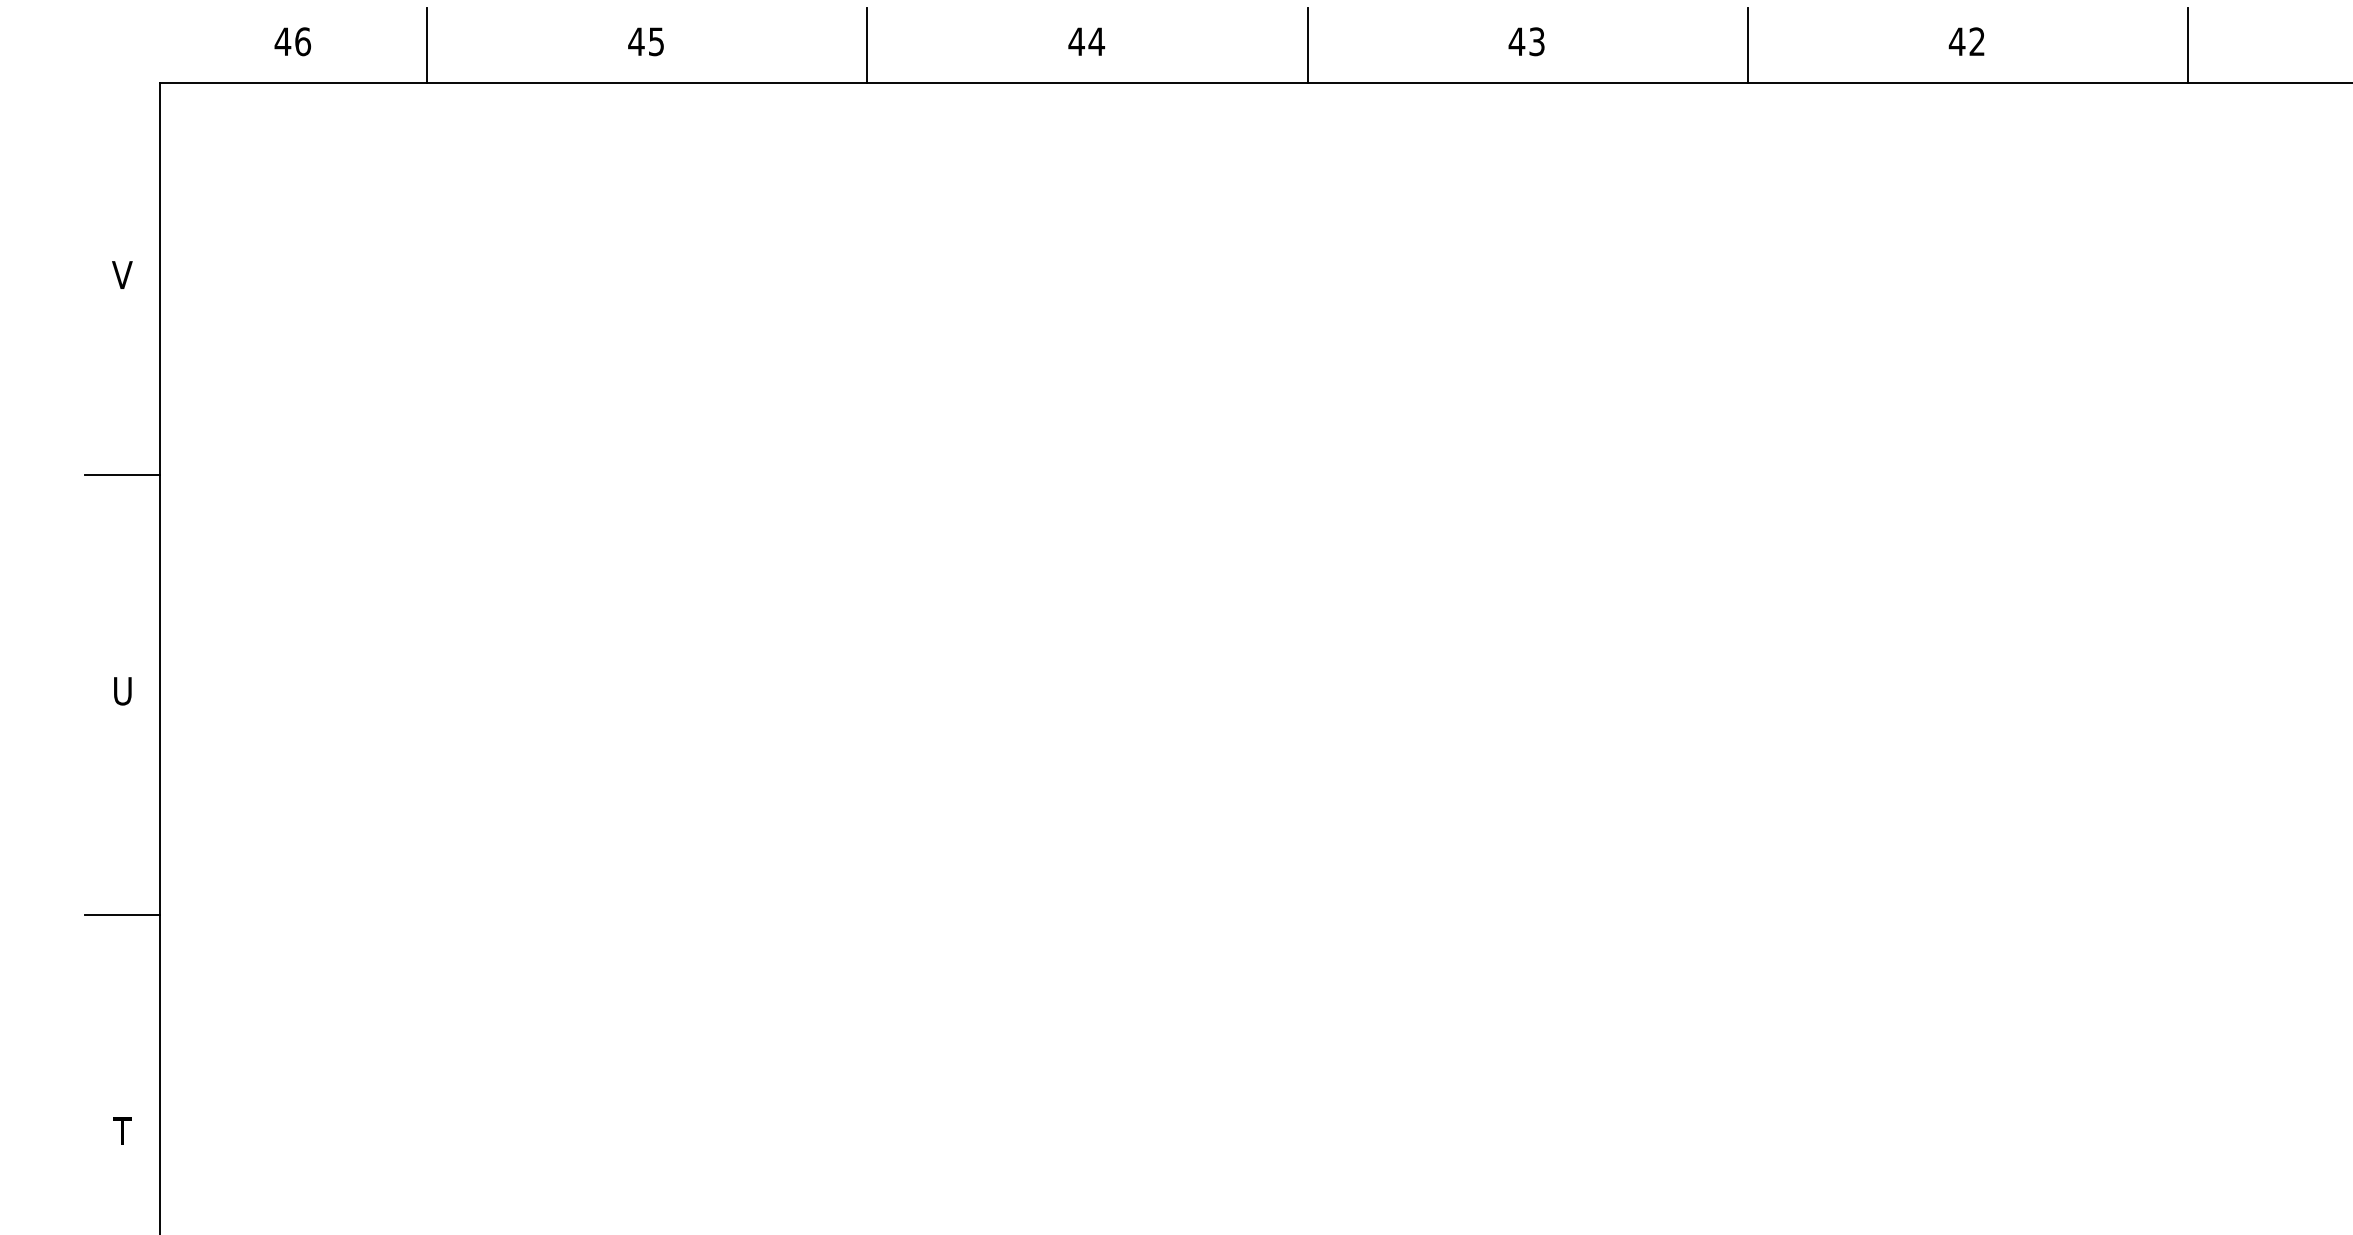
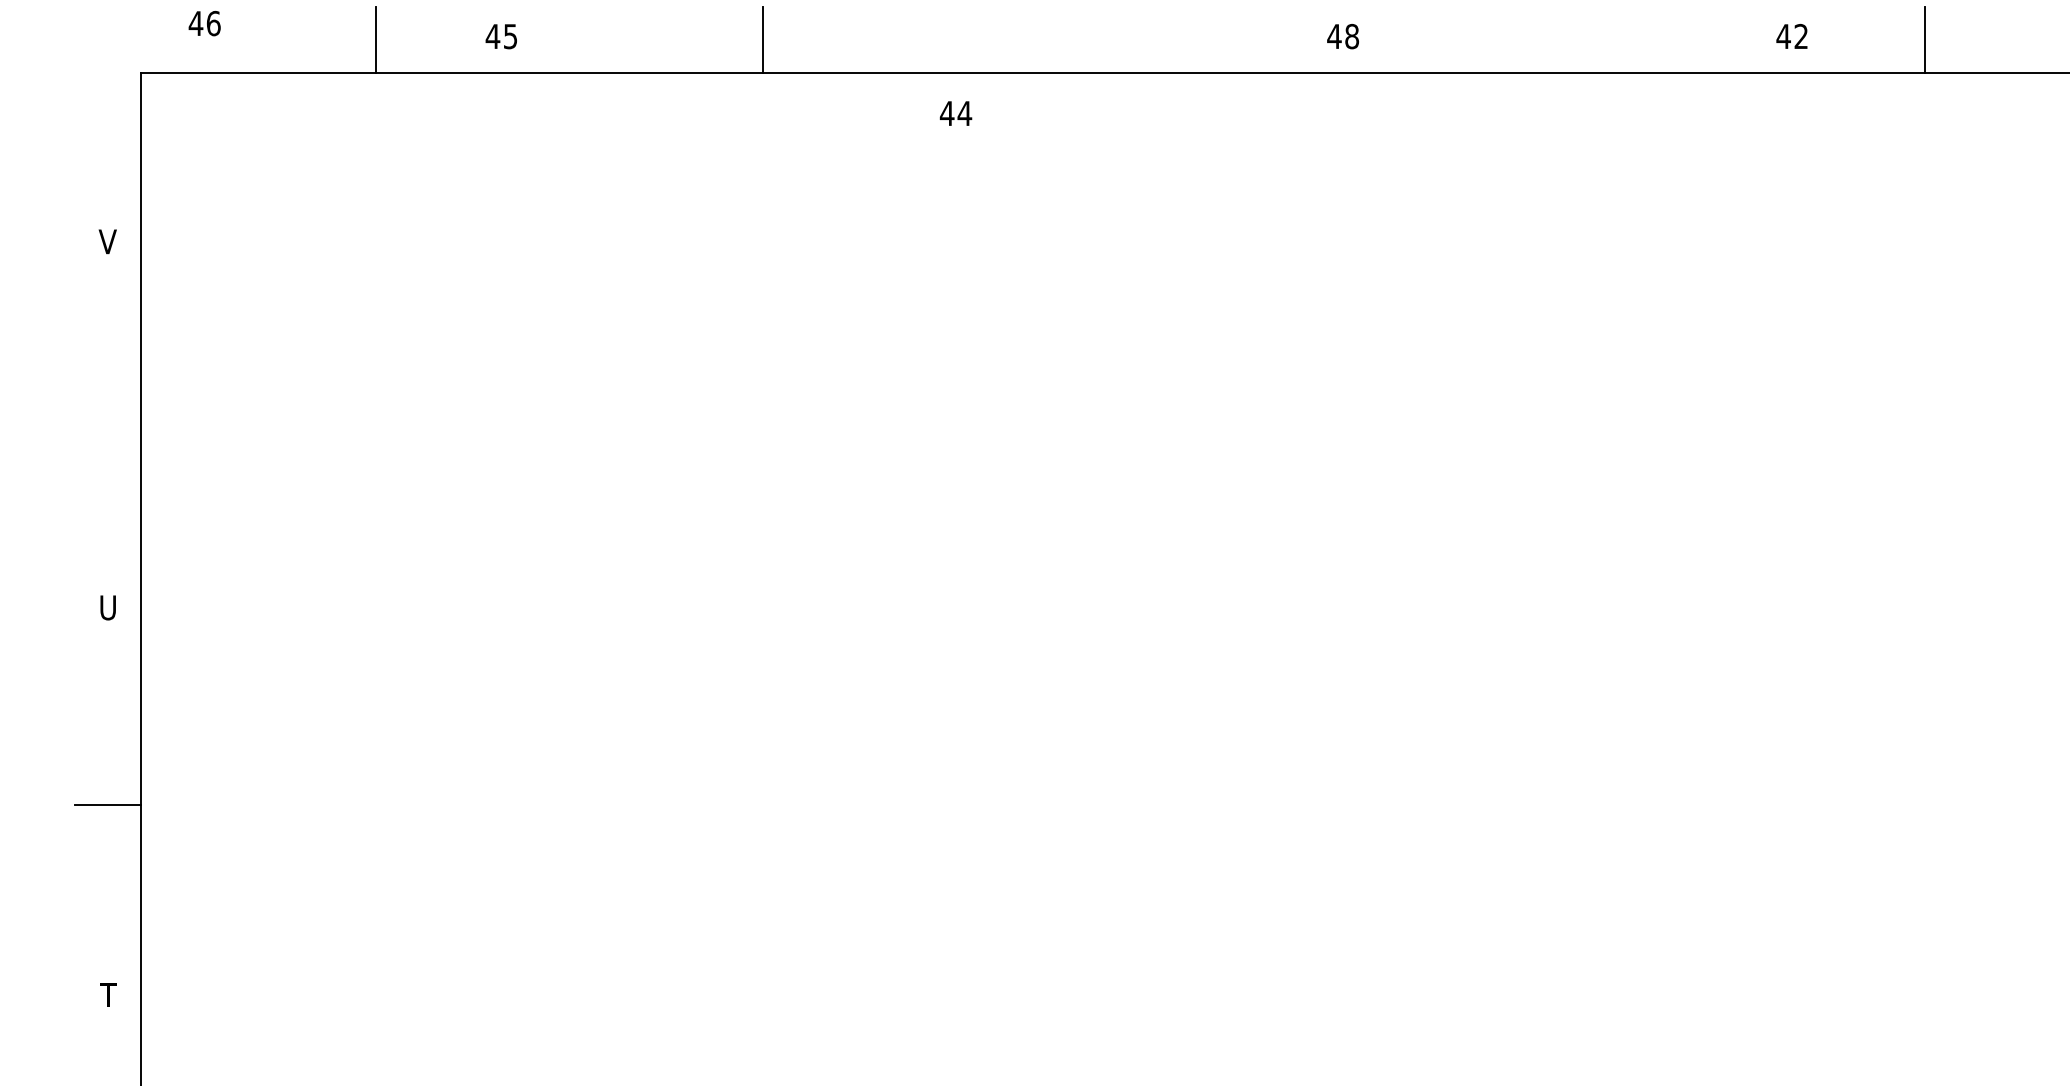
text: (292, 41) -> (204, 23), moved
text: (644, 41) -> (500, 36), moved
text: (1086, 41) -> (955, 113), moved
text: (1536, 41) -> (1351, 36), 43 -> 48
text: (1966, 41) -> (1791, 36), moved
line: (1307, 45) -> (1150, 39), removed
line: (1747, 45) -> (1537, 39), removed
line: (123, 474) -> (108, 417), removed

